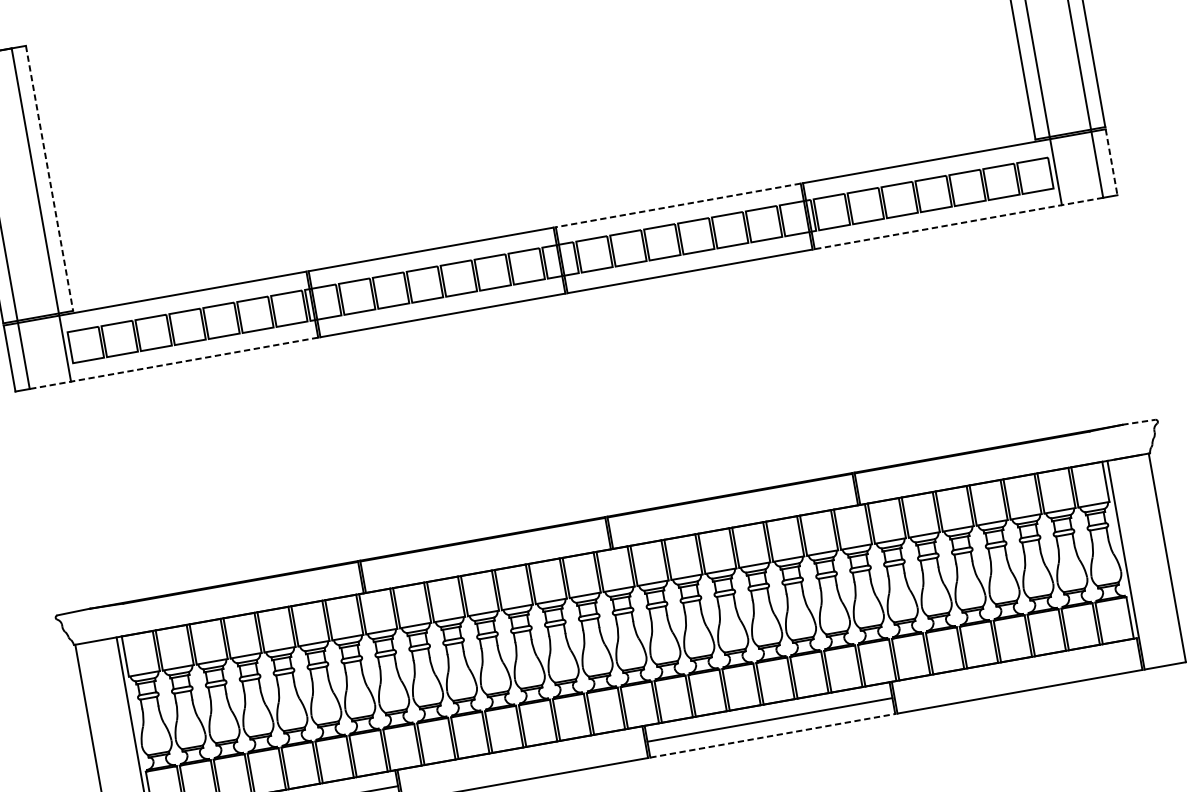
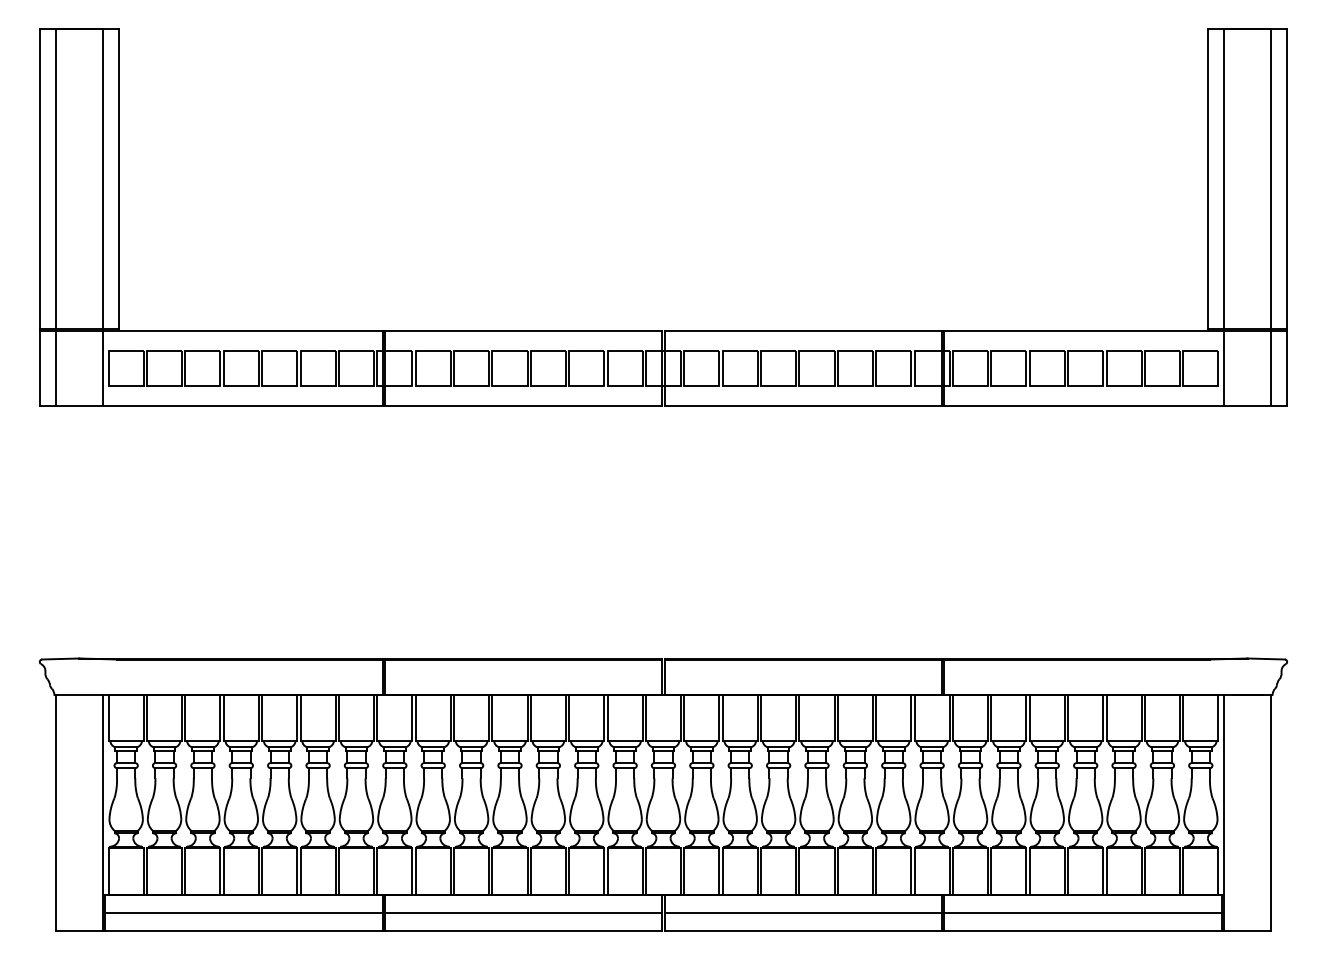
line: (1111, 162) -> (1287, 368), dashed -> solid
line: (49, 178) -> (118, 178), dashed -> solid
line: (678, 205) -> (803, 331), dashed -> solid
line: (958, 223) -> (1107, 405), dashed -> solid
line: (173, 363) -> (218, 405), dashed -> solid
line: (1139, 422) -> (1266, 659), dashed -> solid
line: (1016, 676) -> (1082, 913), added
line: (772, 735) -> (803, 931), dashed -> solid
line: (522, 764) -> (523, 913), added

